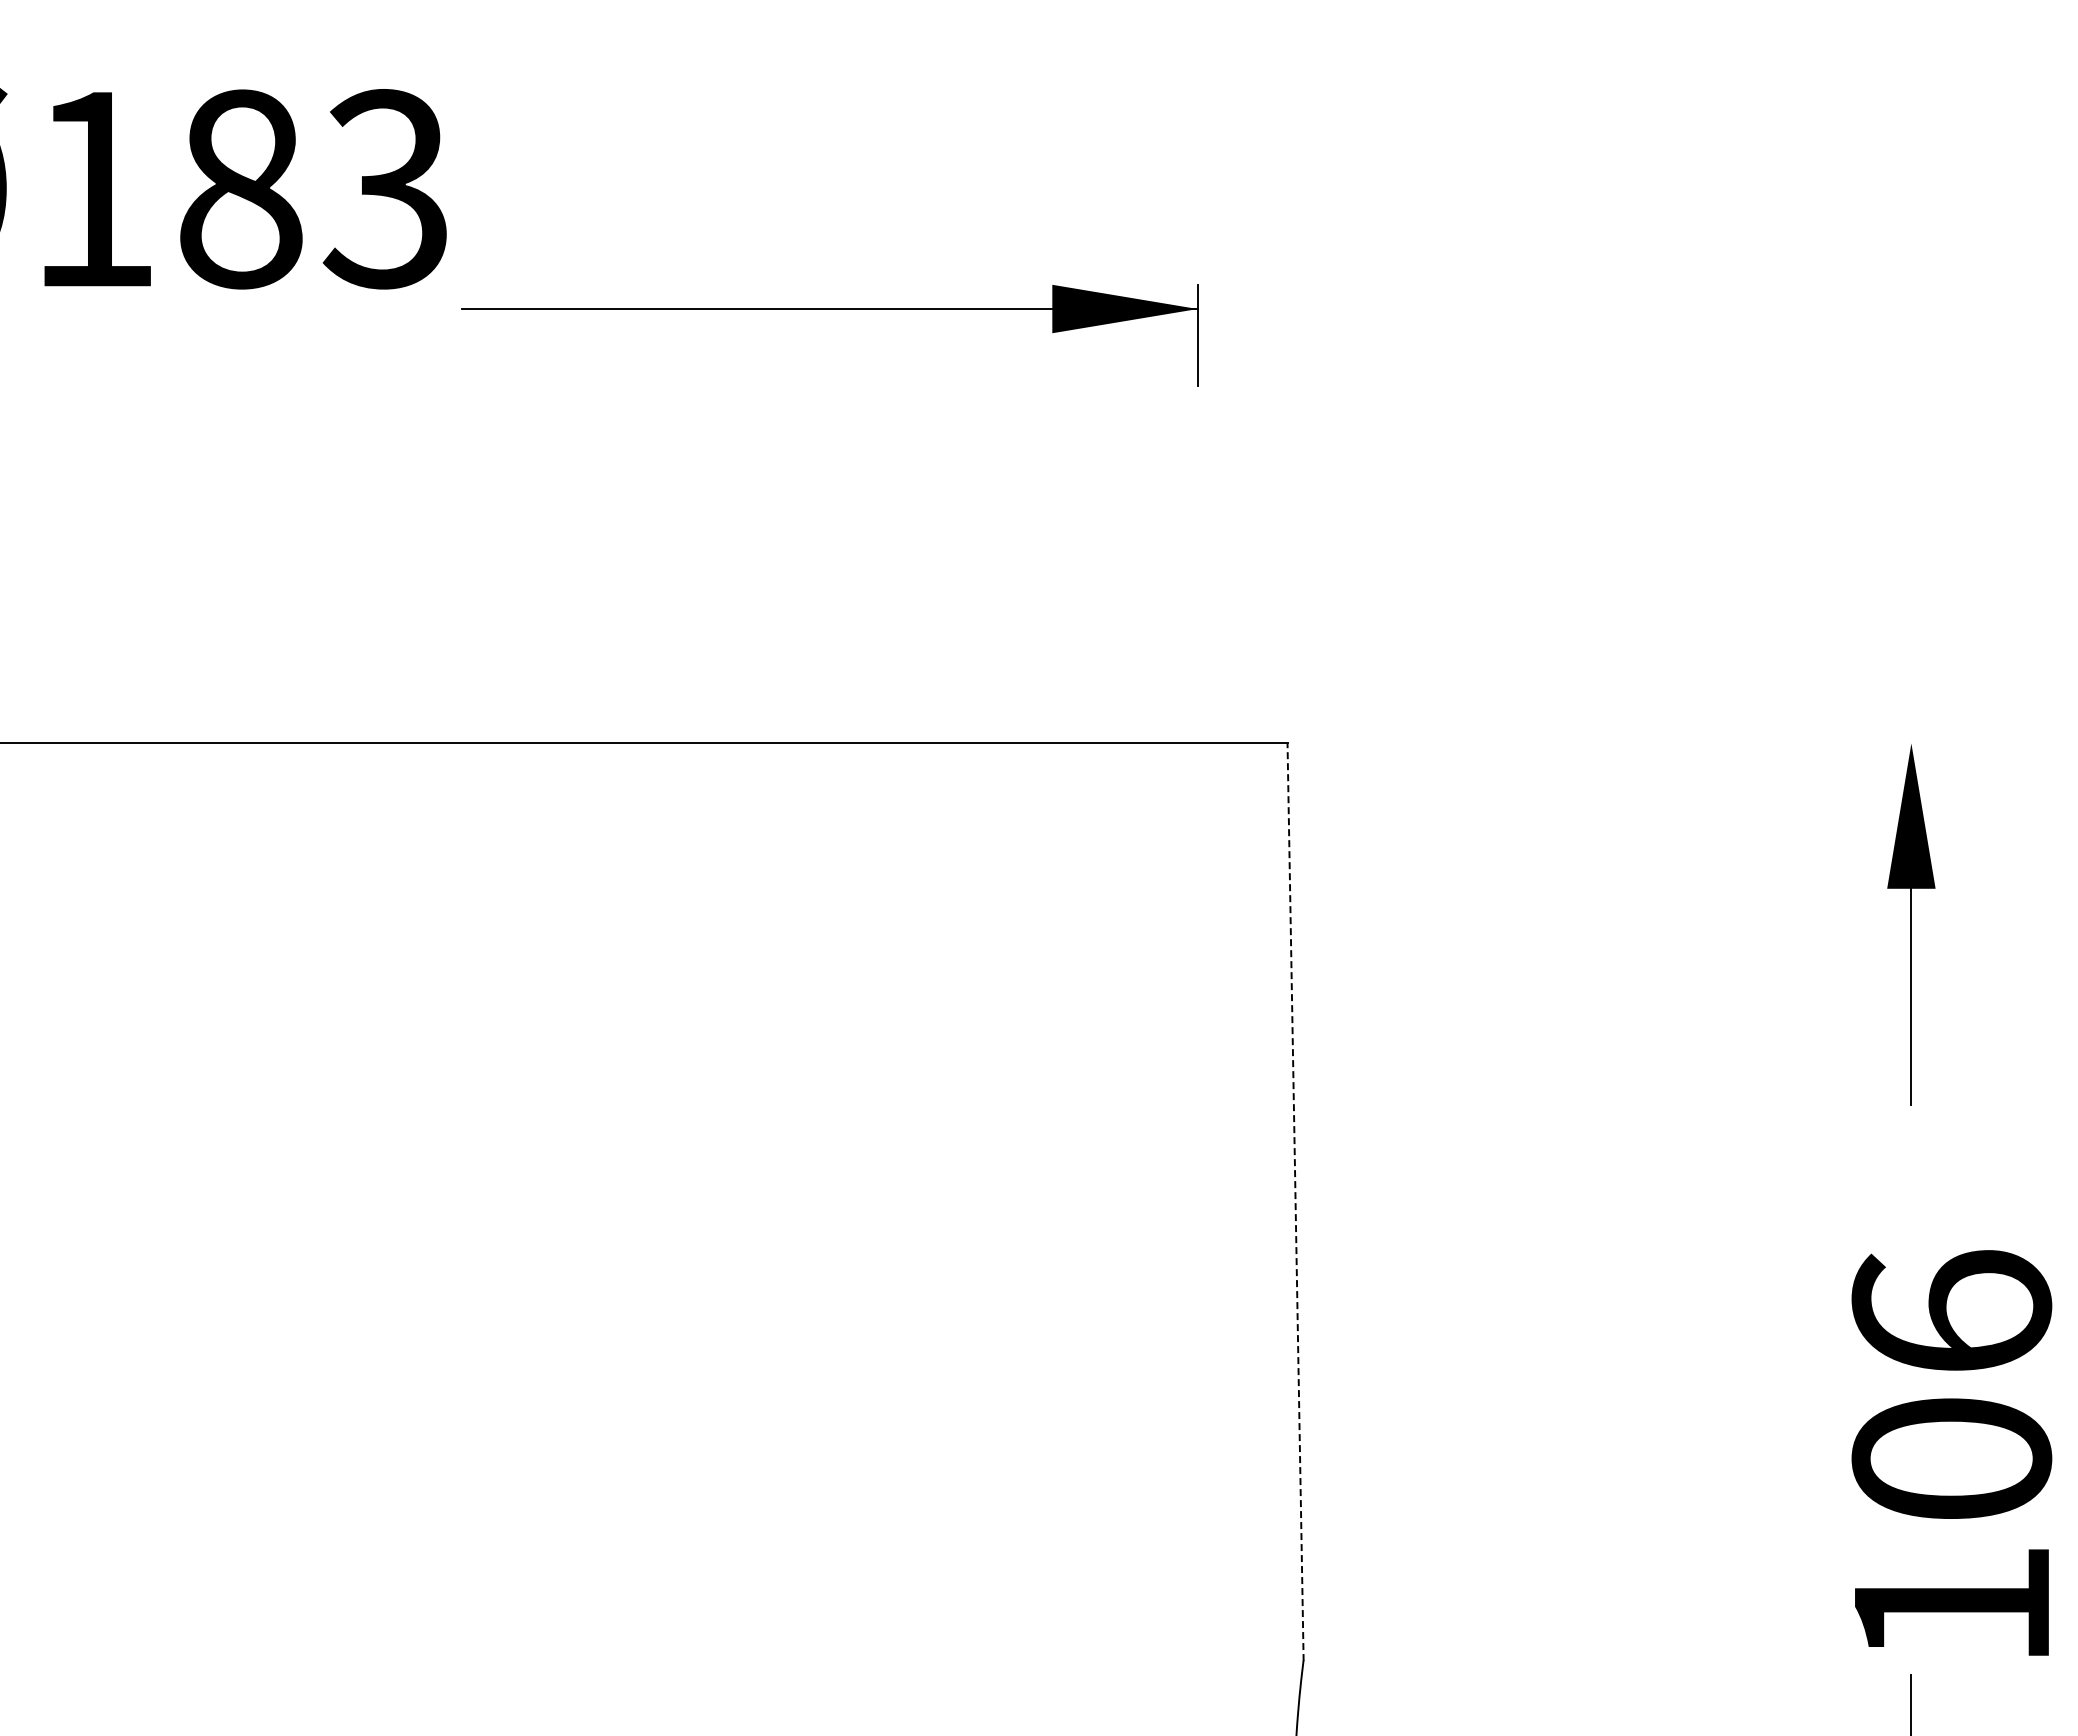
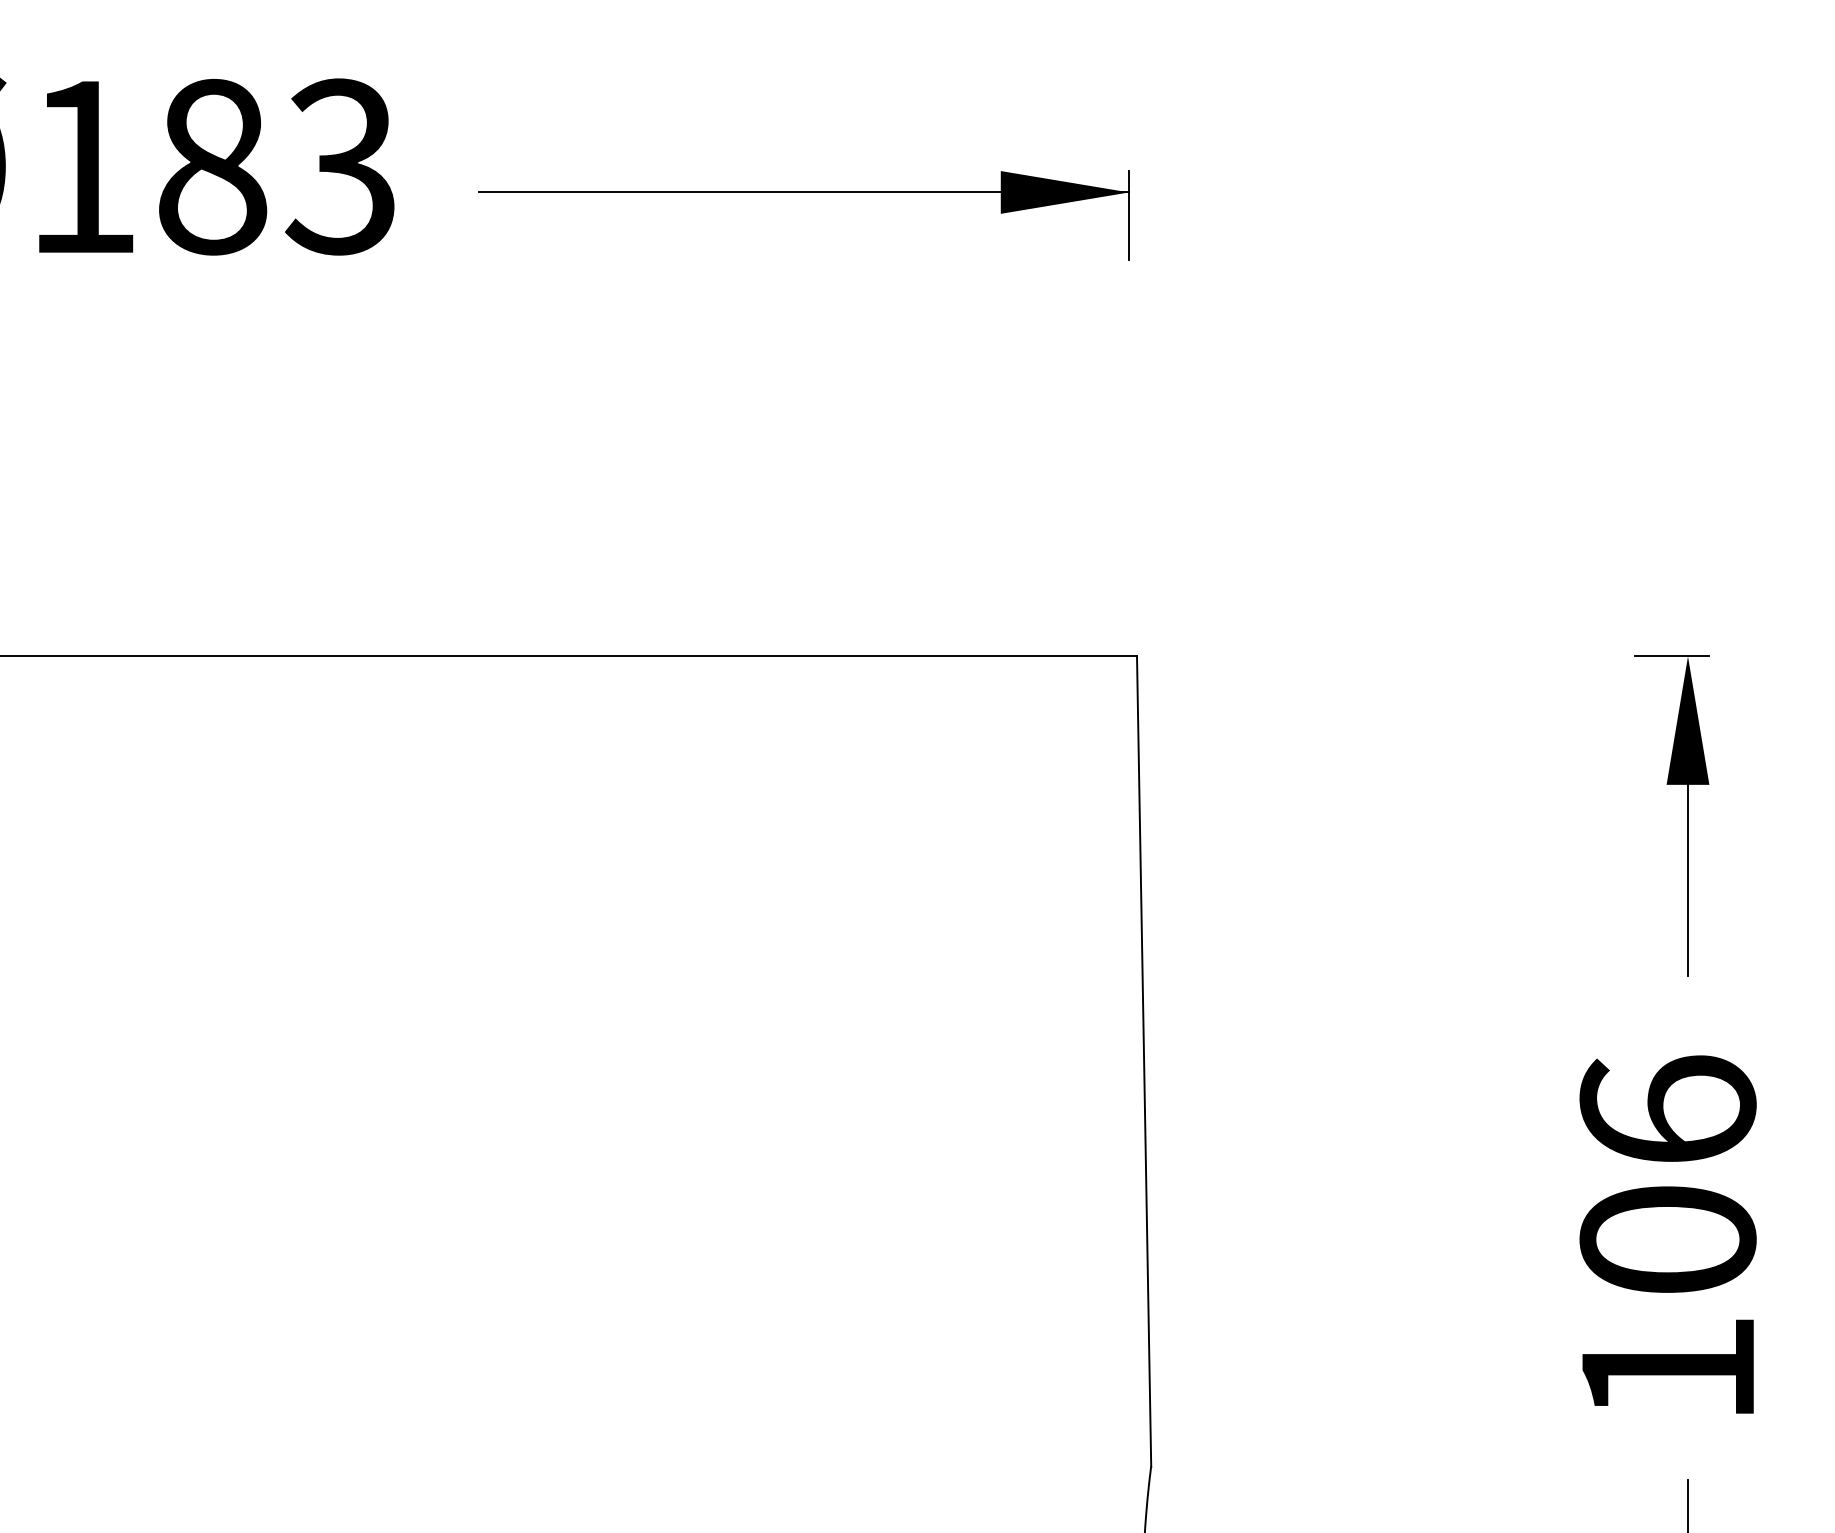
part: (829, 309) -> (804, 192), moved
line: (1893, 743) -> (1672, 656), added
line: (1295, 1202) -> (1144, 1061), dashed -> solid
text: (1951, 1452) -> (1667, 1234), moved

